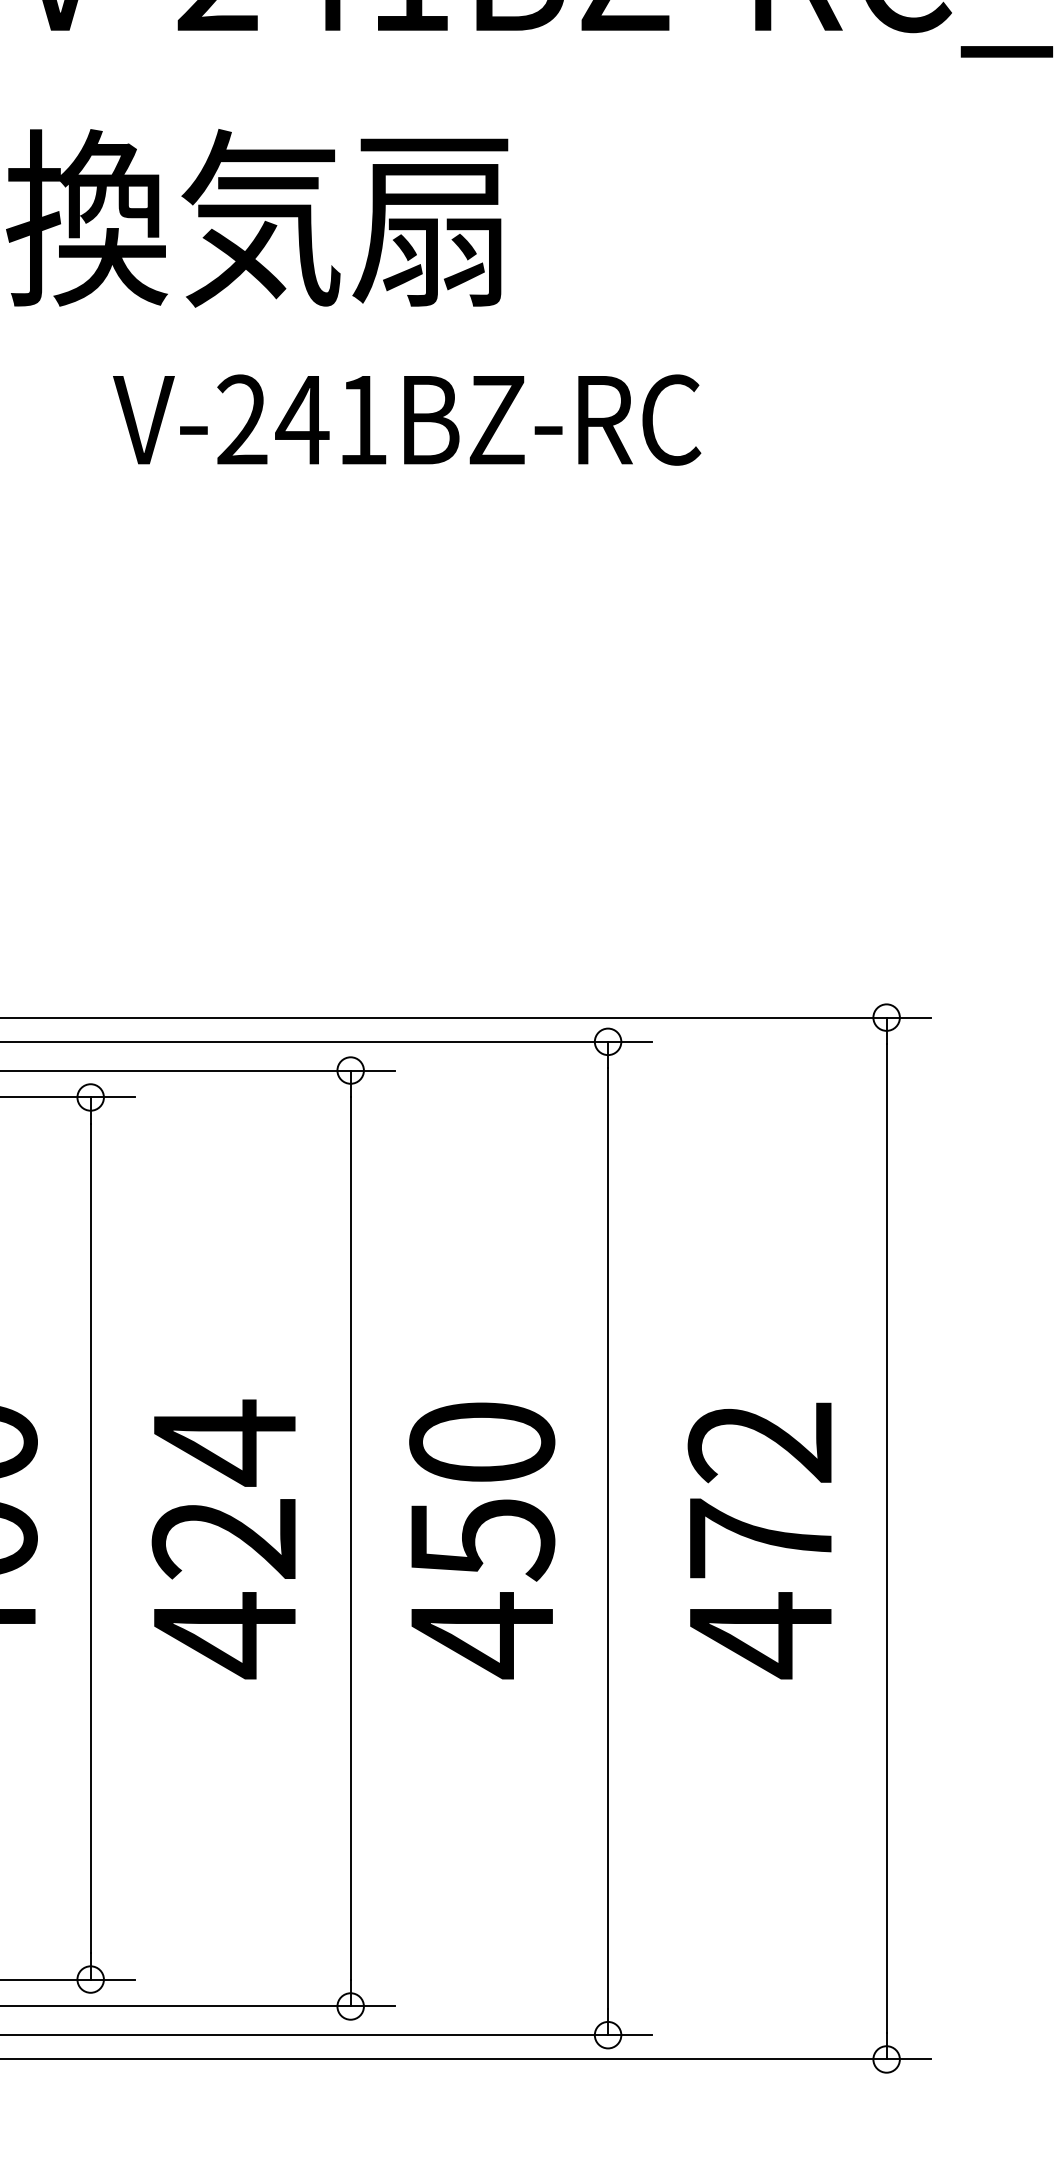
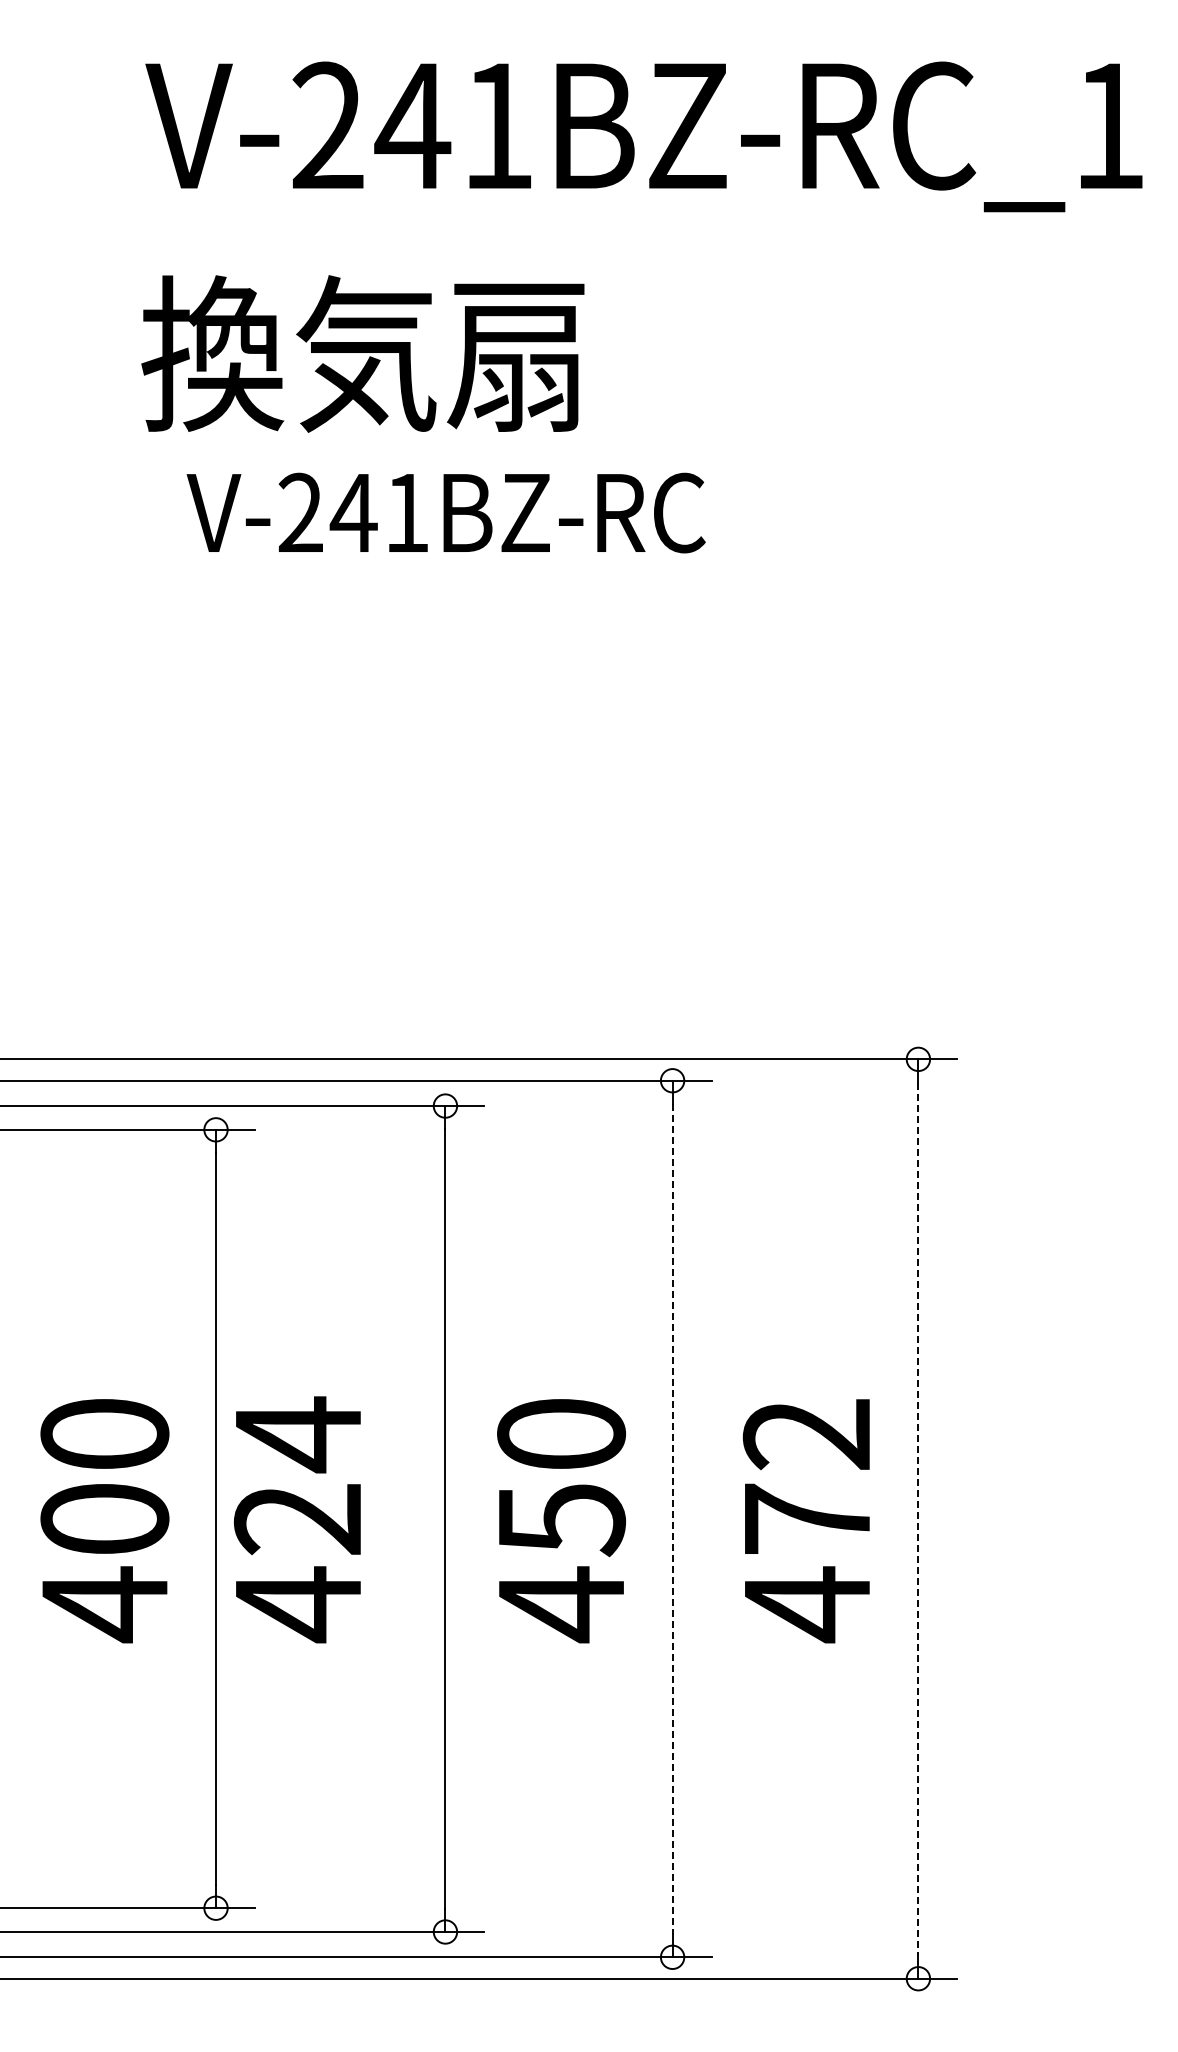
text: (406, 419) -> (445, 512), moved
text: (223, 1539) -> (297, 1519), moved
line: (607, 1539) -> (672, 1519), solid -> dashed
line: (886, 1539) -> (918, 1519), solid -> dashed

